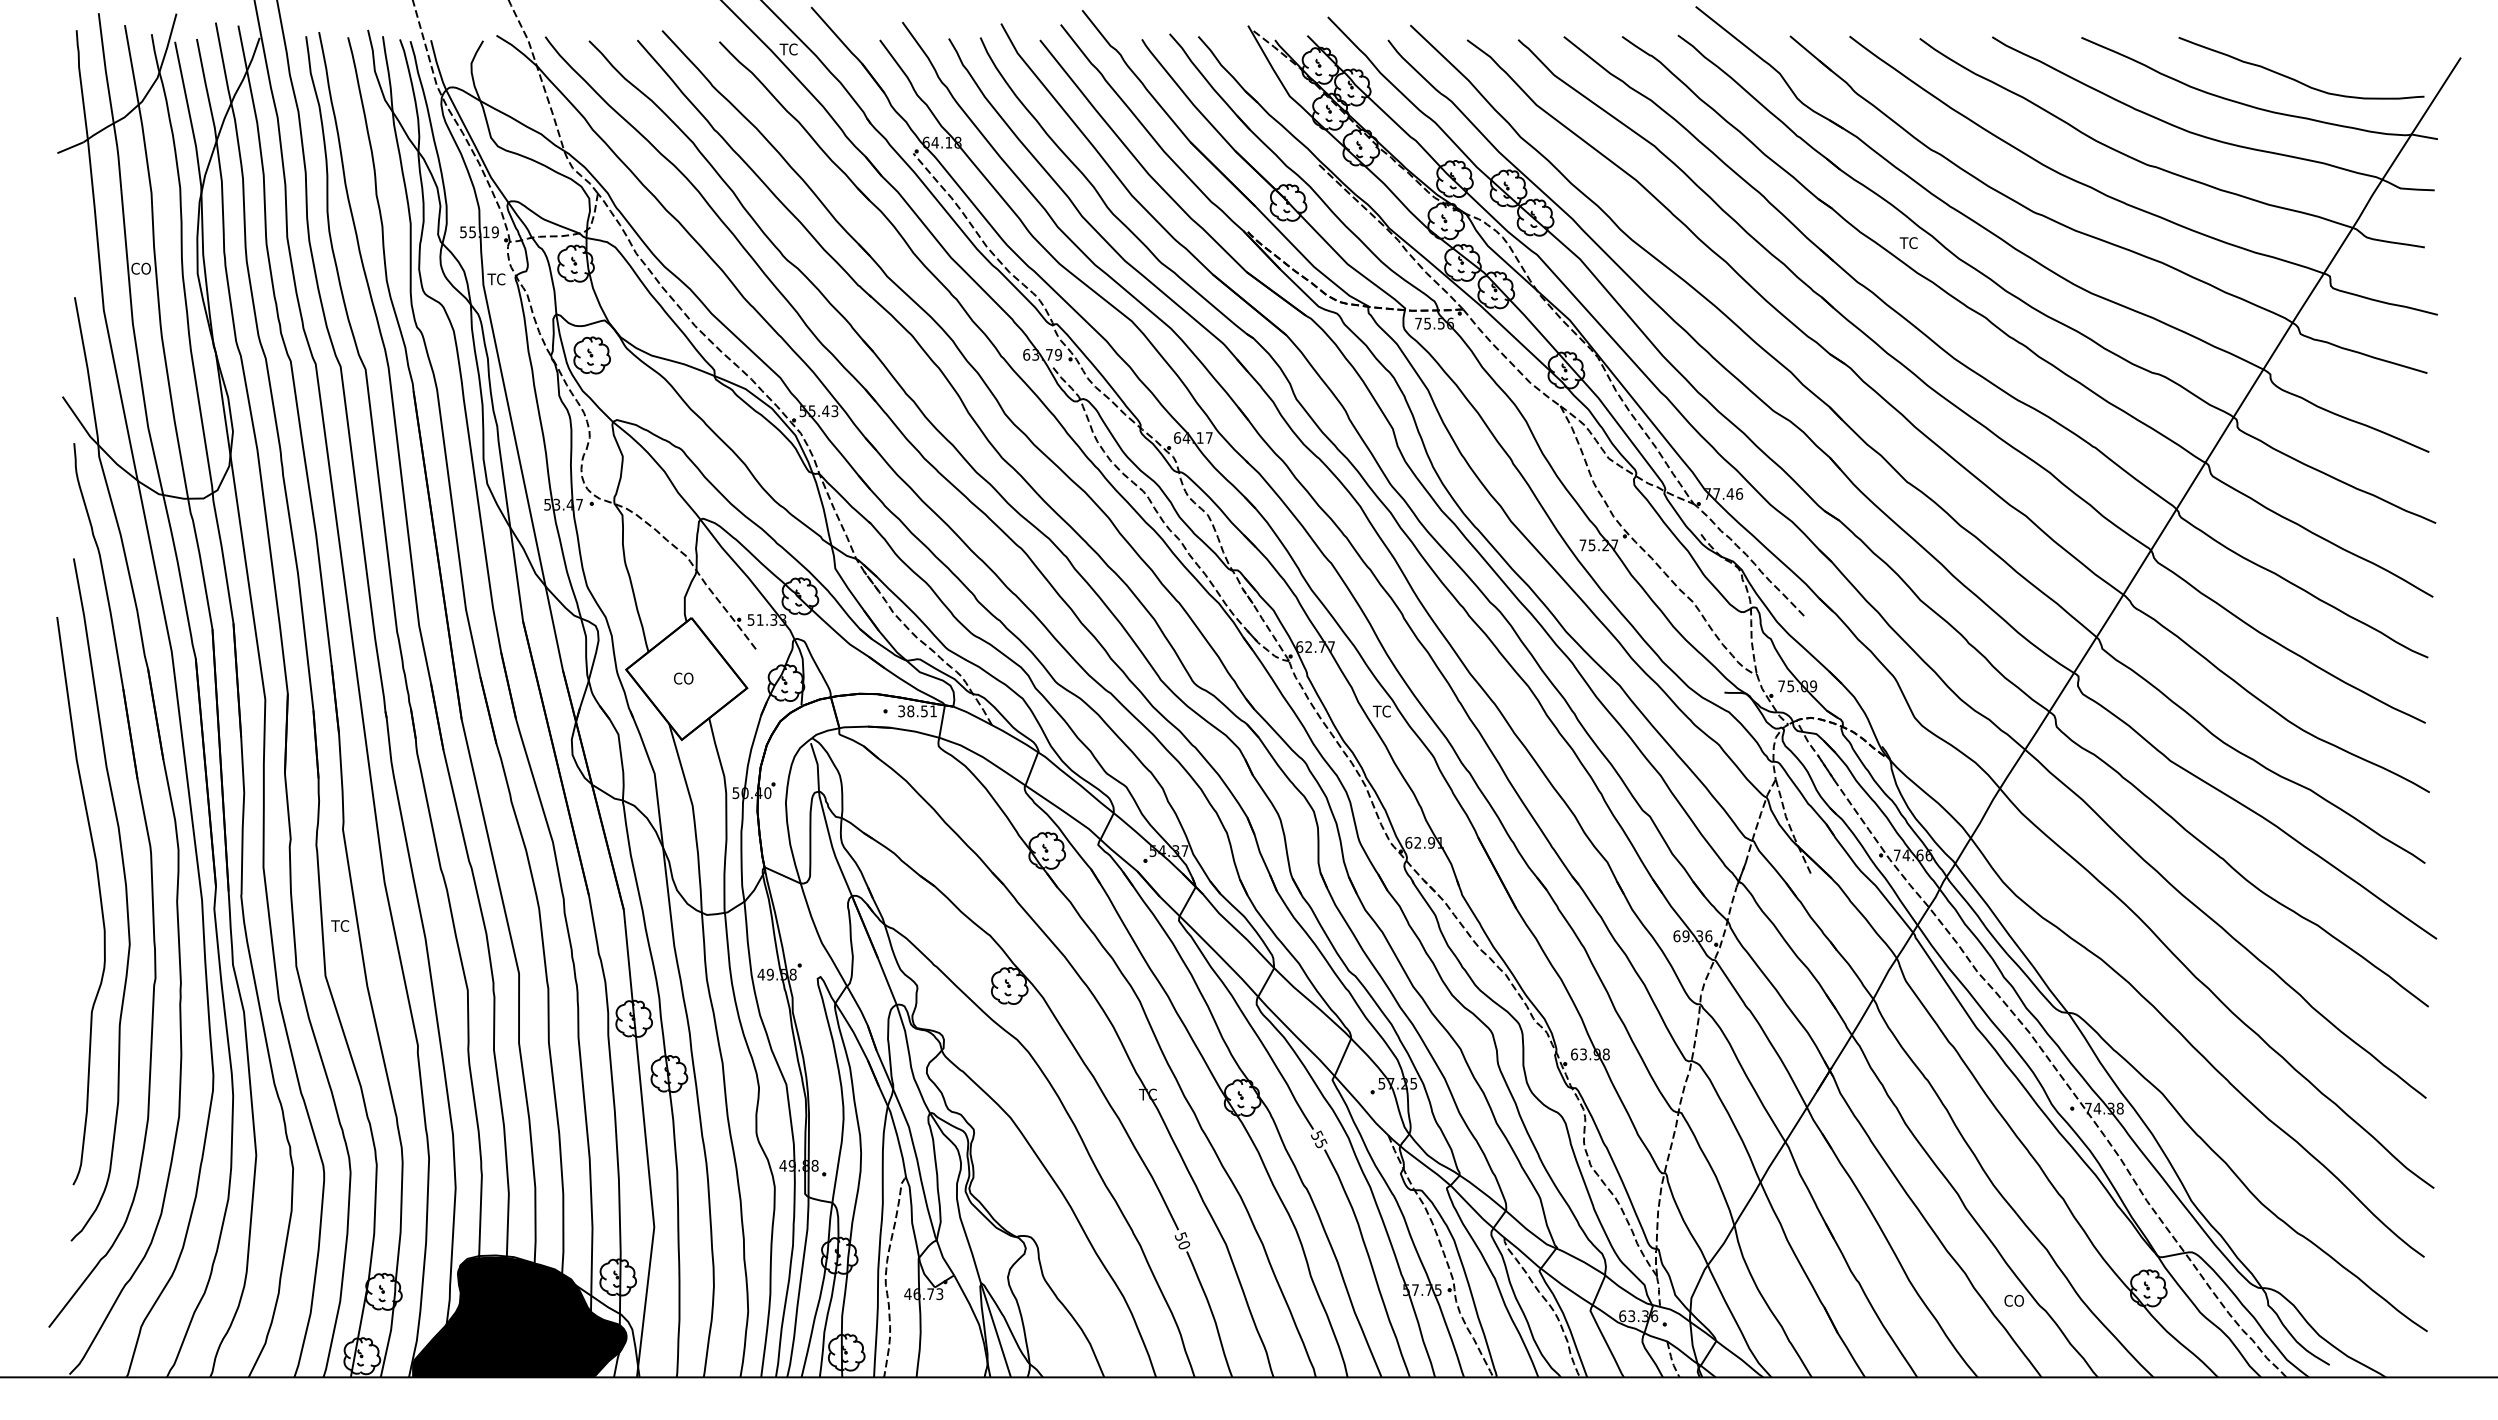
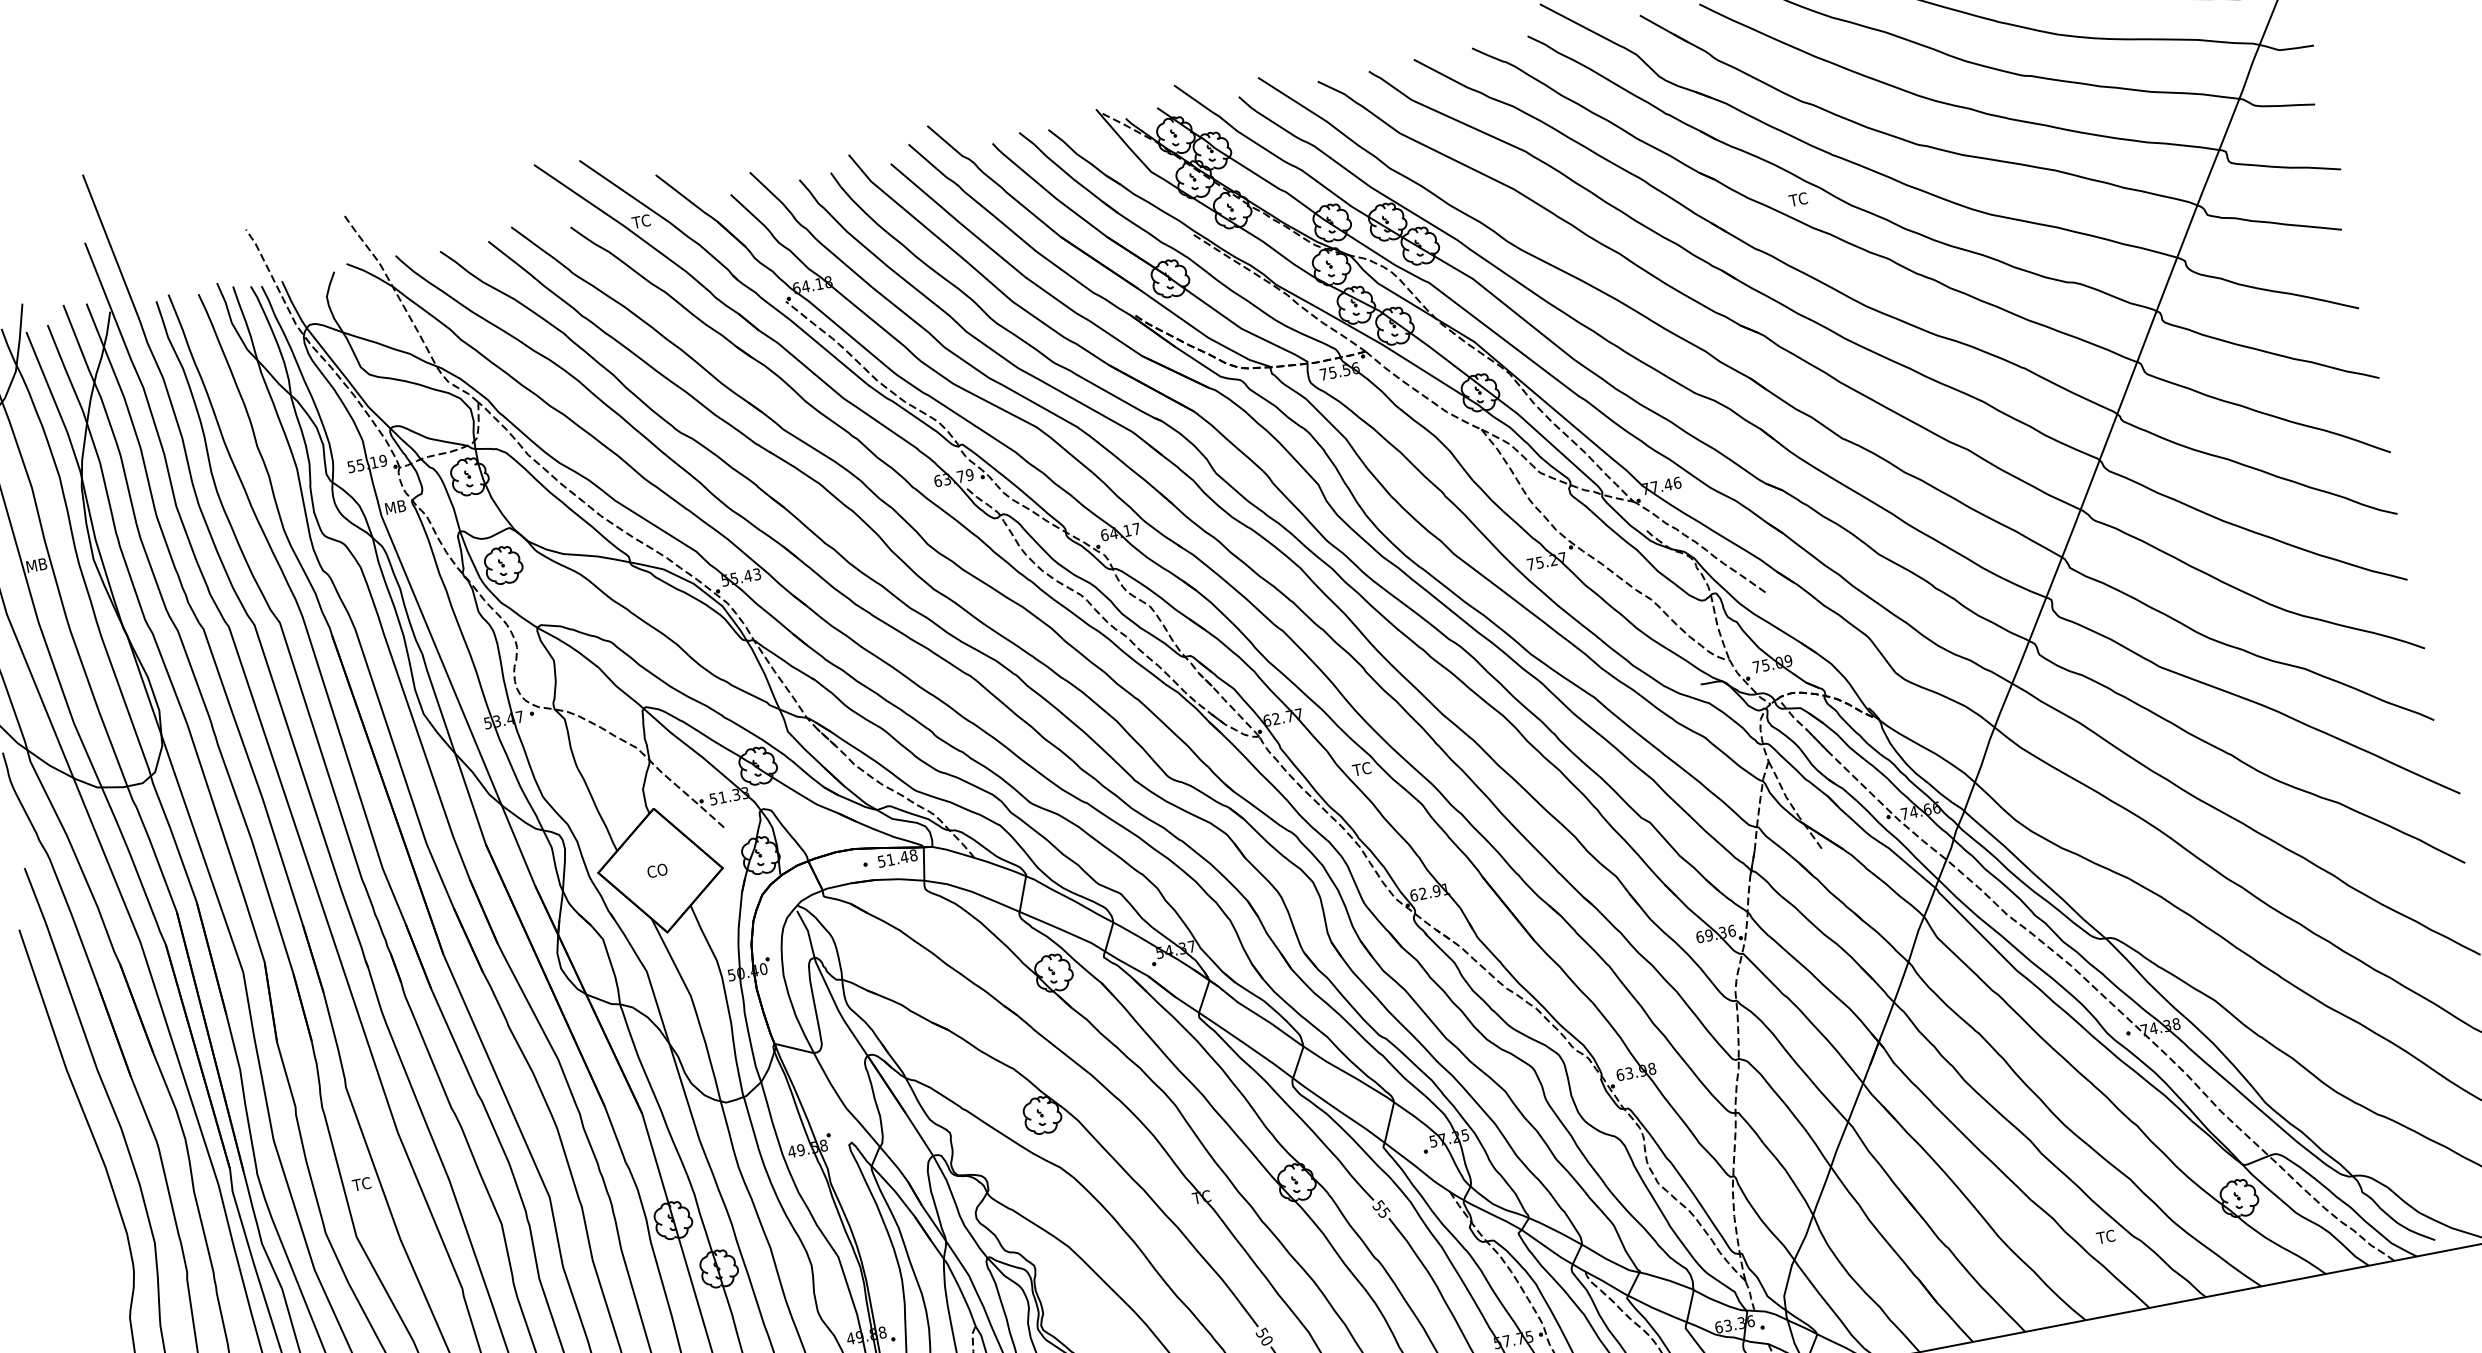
text: (141, 268) -> (36, 565), CO -> MB
text: (497, 279) -> (394, 507), TC -> MB
text: (917, 711) -> (897, 858), 38.51 -> 51.48
text: (2013, 1300) -> (2106, 1236), CO -> TC

